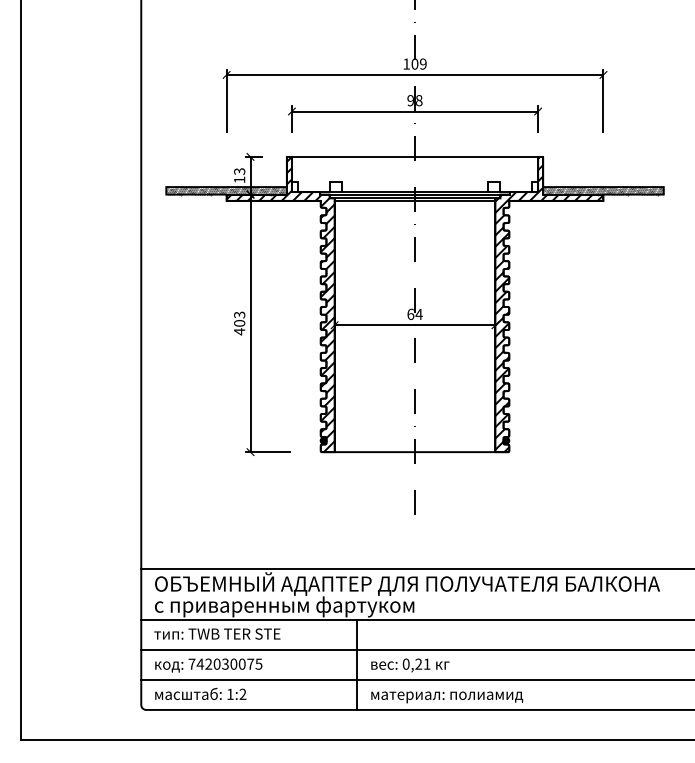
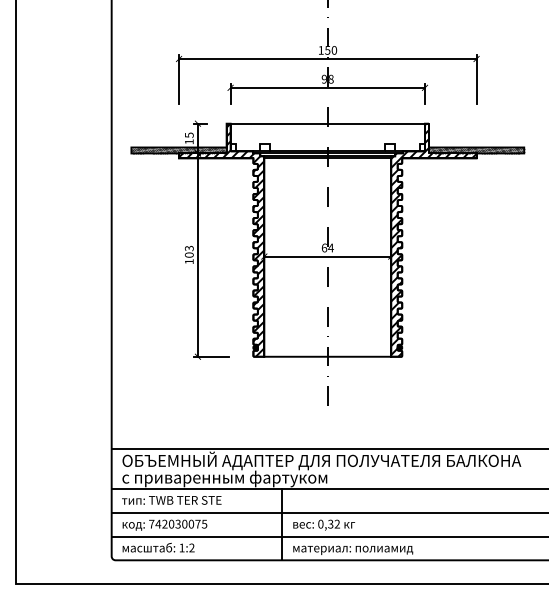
text: (418, 63) -> (330, 49), 109 -> 150
text: (239, 171) -> (189, 135), 13 -> 15
text: (239, 331) -> (189, 261), 403 -> 103
text: (422, 663) -> (333, 523), 0,21 -> 0,32

